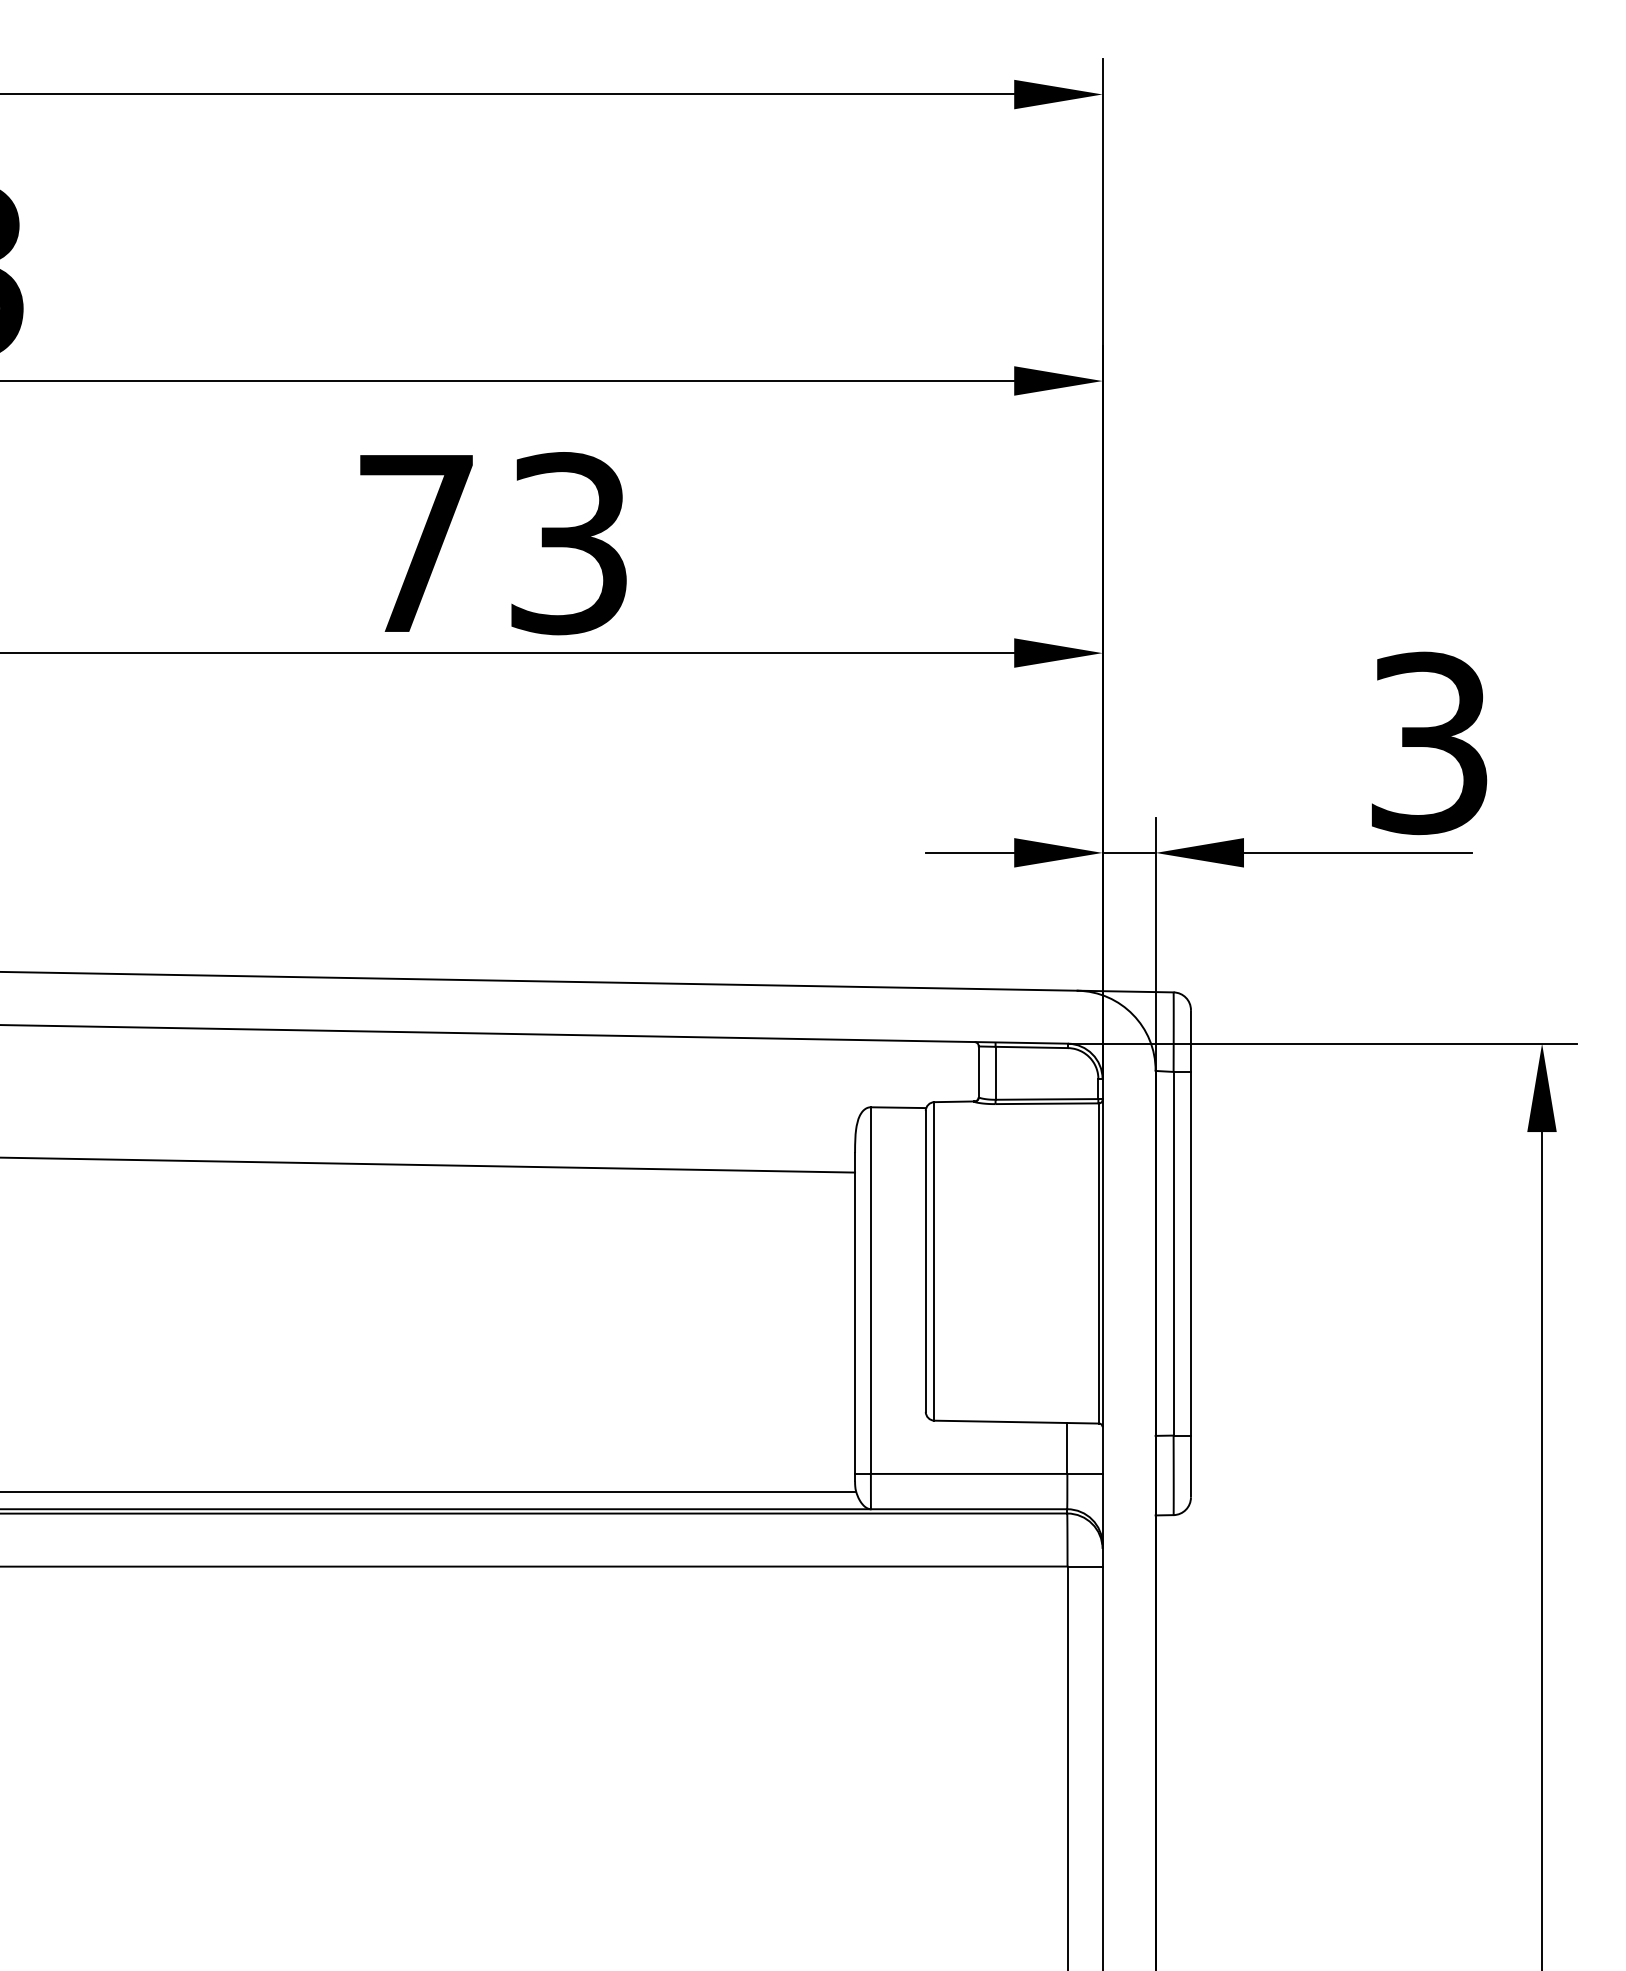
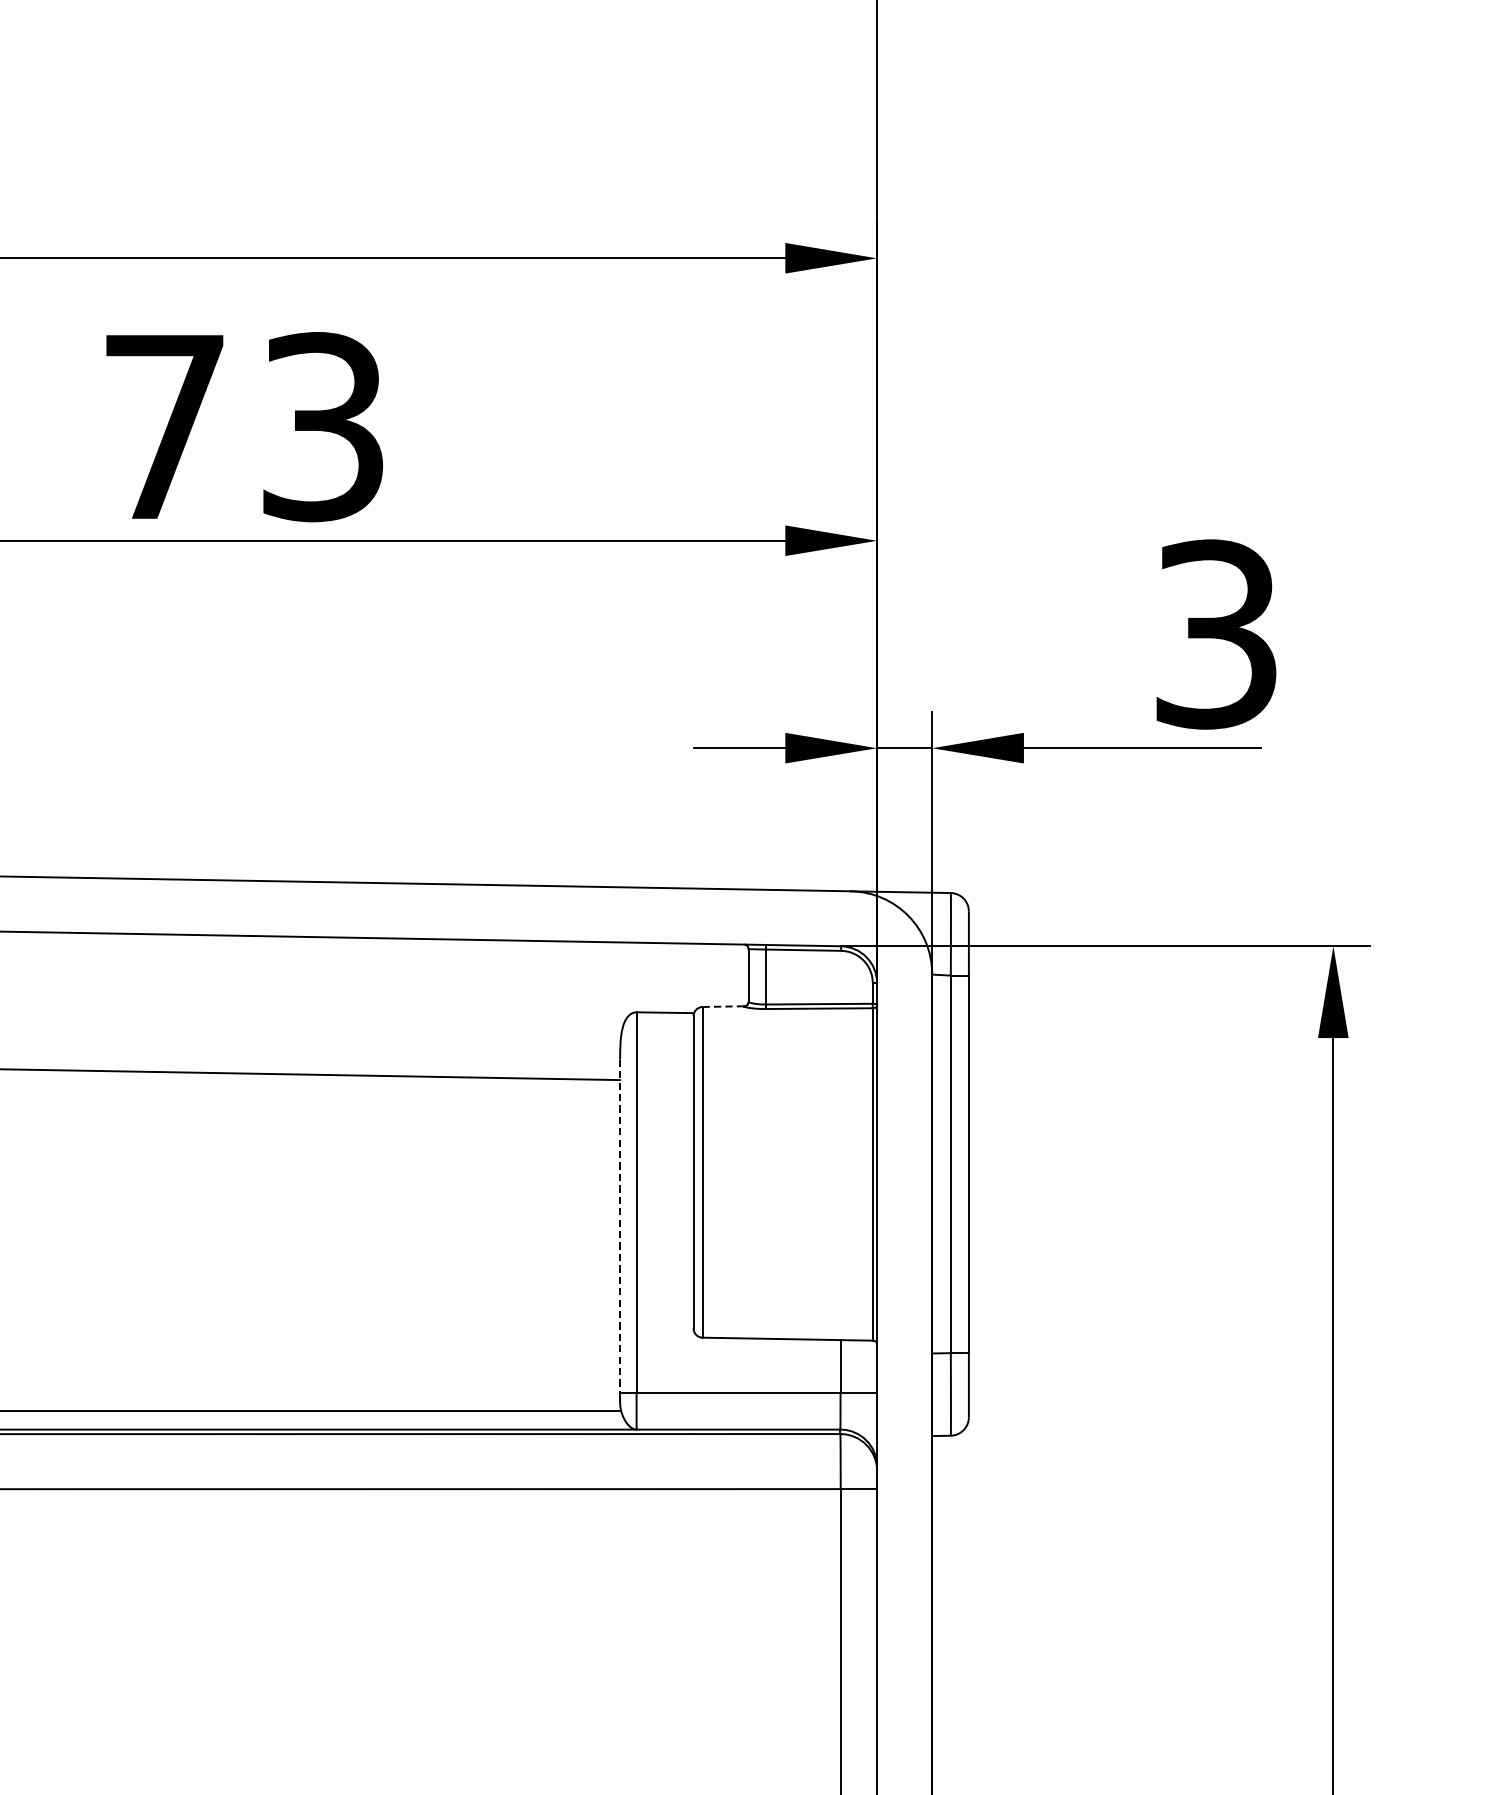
line: (954, 1101) -> (723, 1006), solid -> dashed
line: (855, 1313) -> (620, 1226), solid -> dashed

